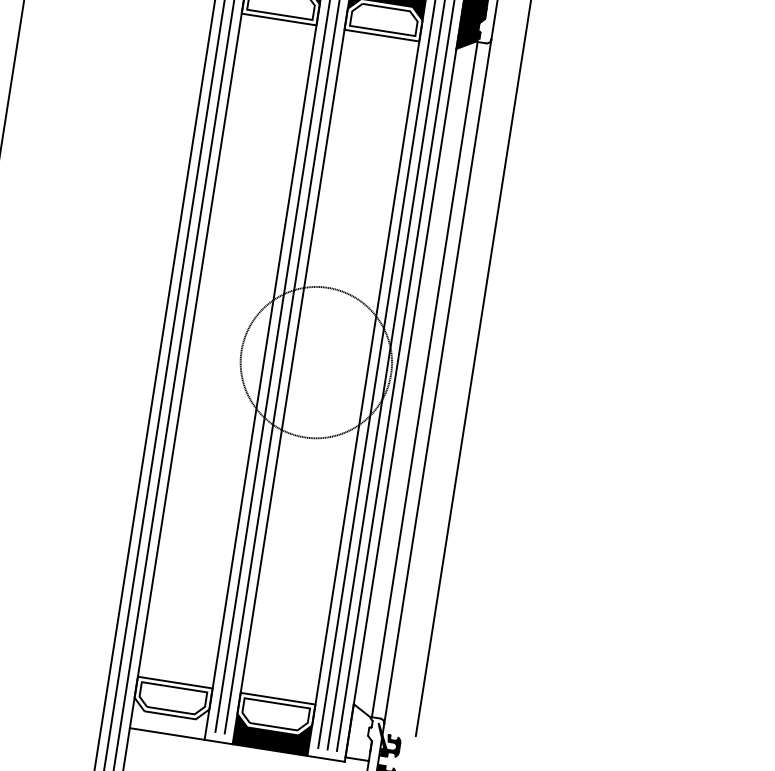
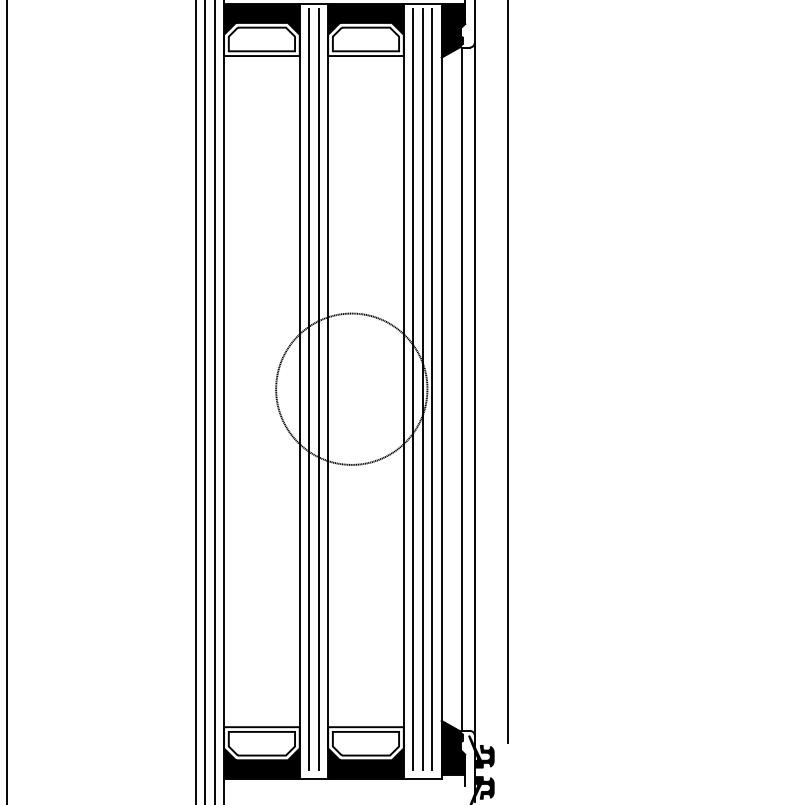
fill: (169, 718) -> (261, 763), added
fill: (361, 732) -> (453, 747), added

